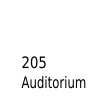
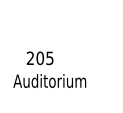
text: (33, 62) -> (39, 58), moved

